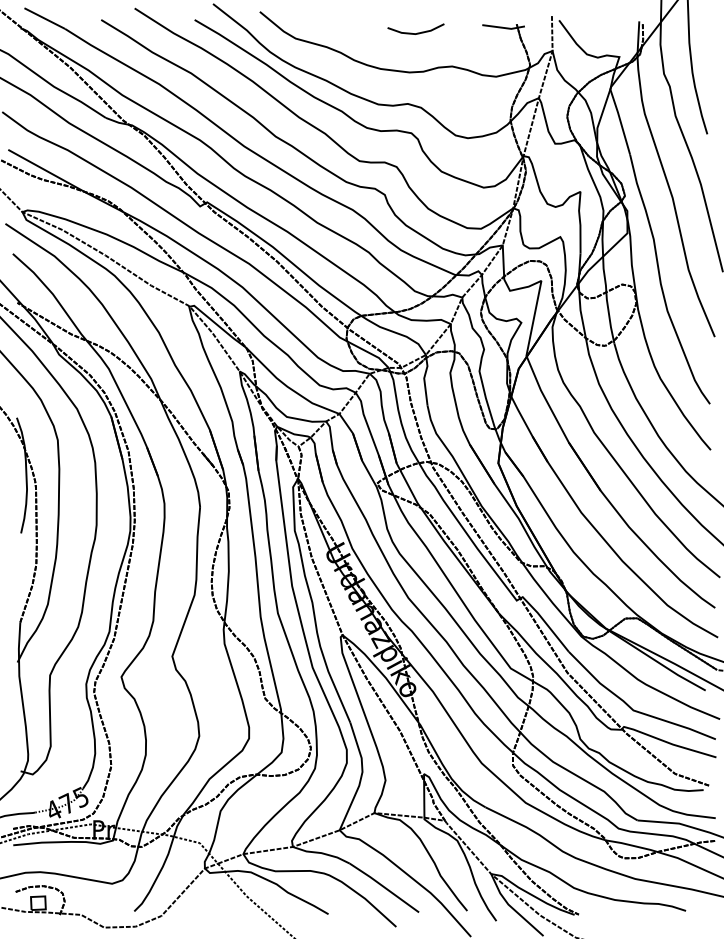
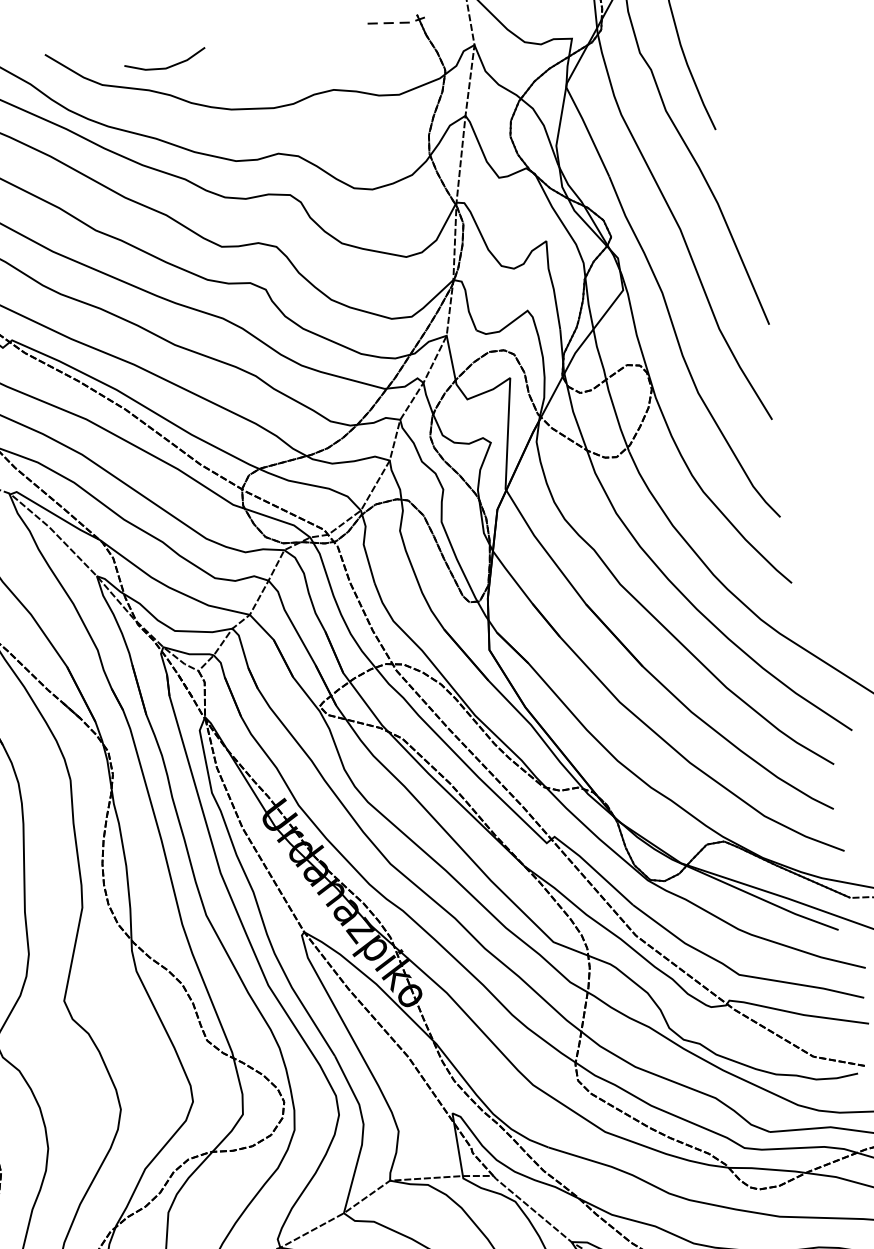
line: (504, 28) -> (400, 23), solid -> dashed
line: (417, 32) -> (168, 65), moved

